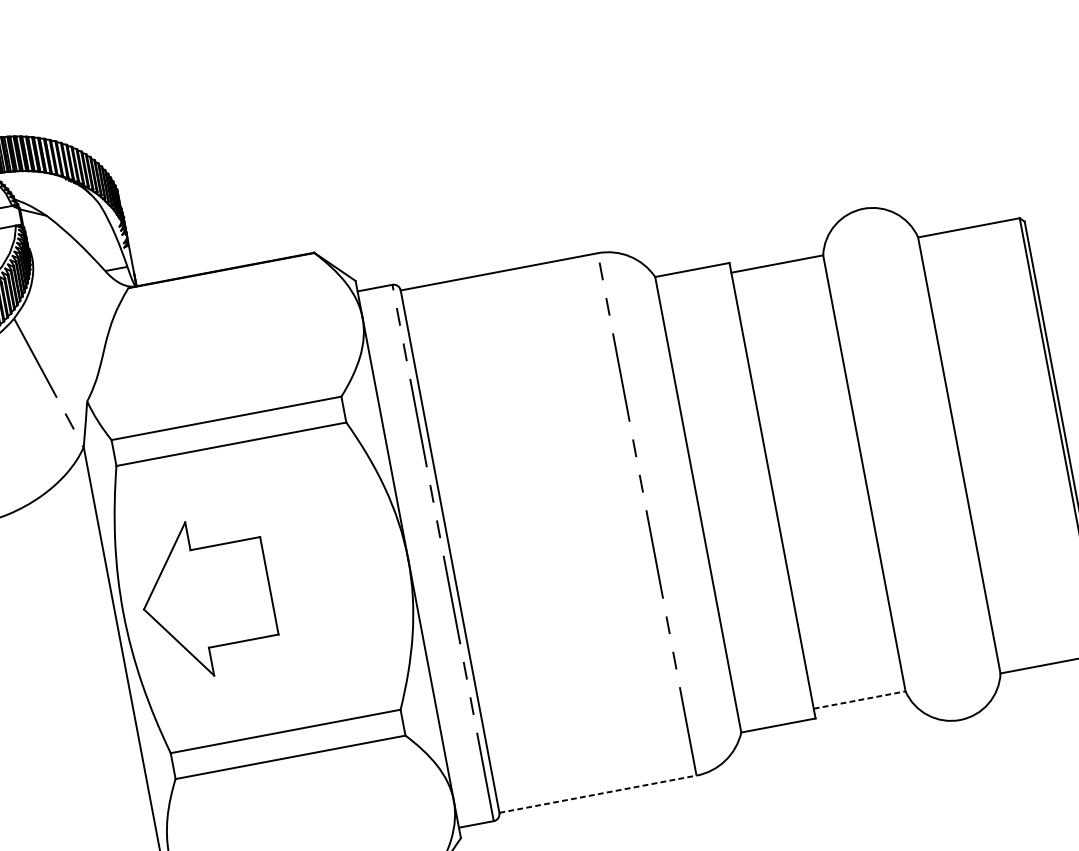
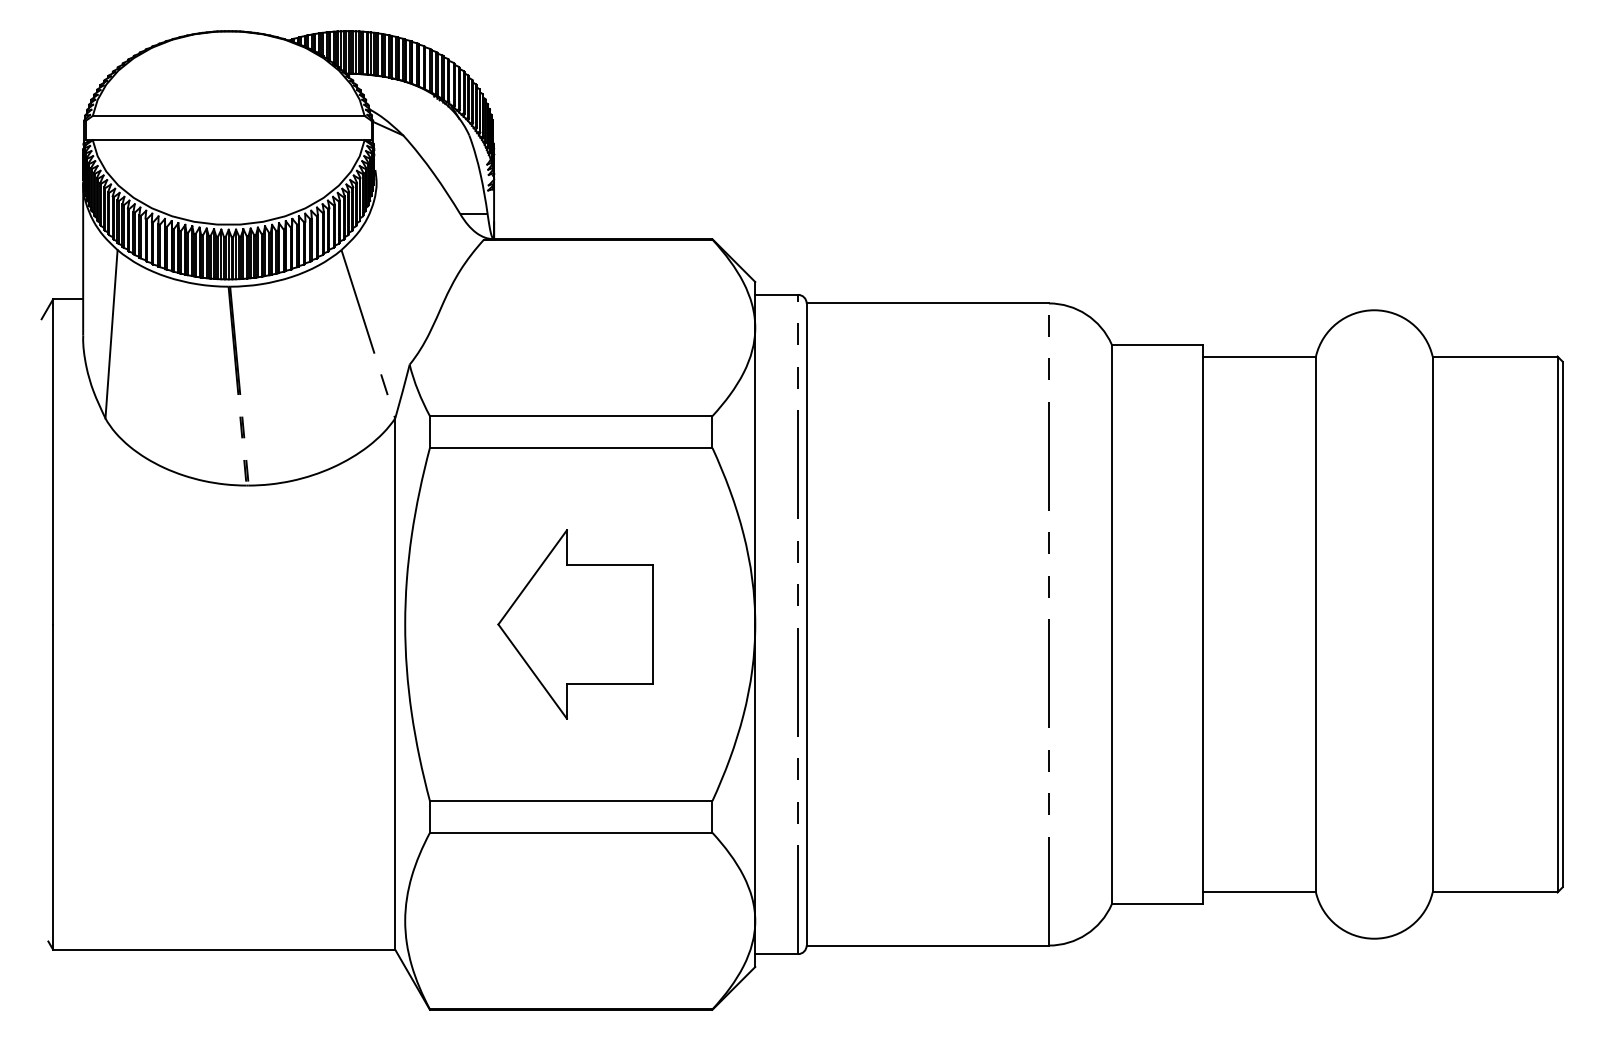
part: (206, 597) -> (575, 624), moved
line: (860, 699) -> (1260, 892), dashed -> solid
line: (598, 794) -> (928, 945), dashed -> solid

